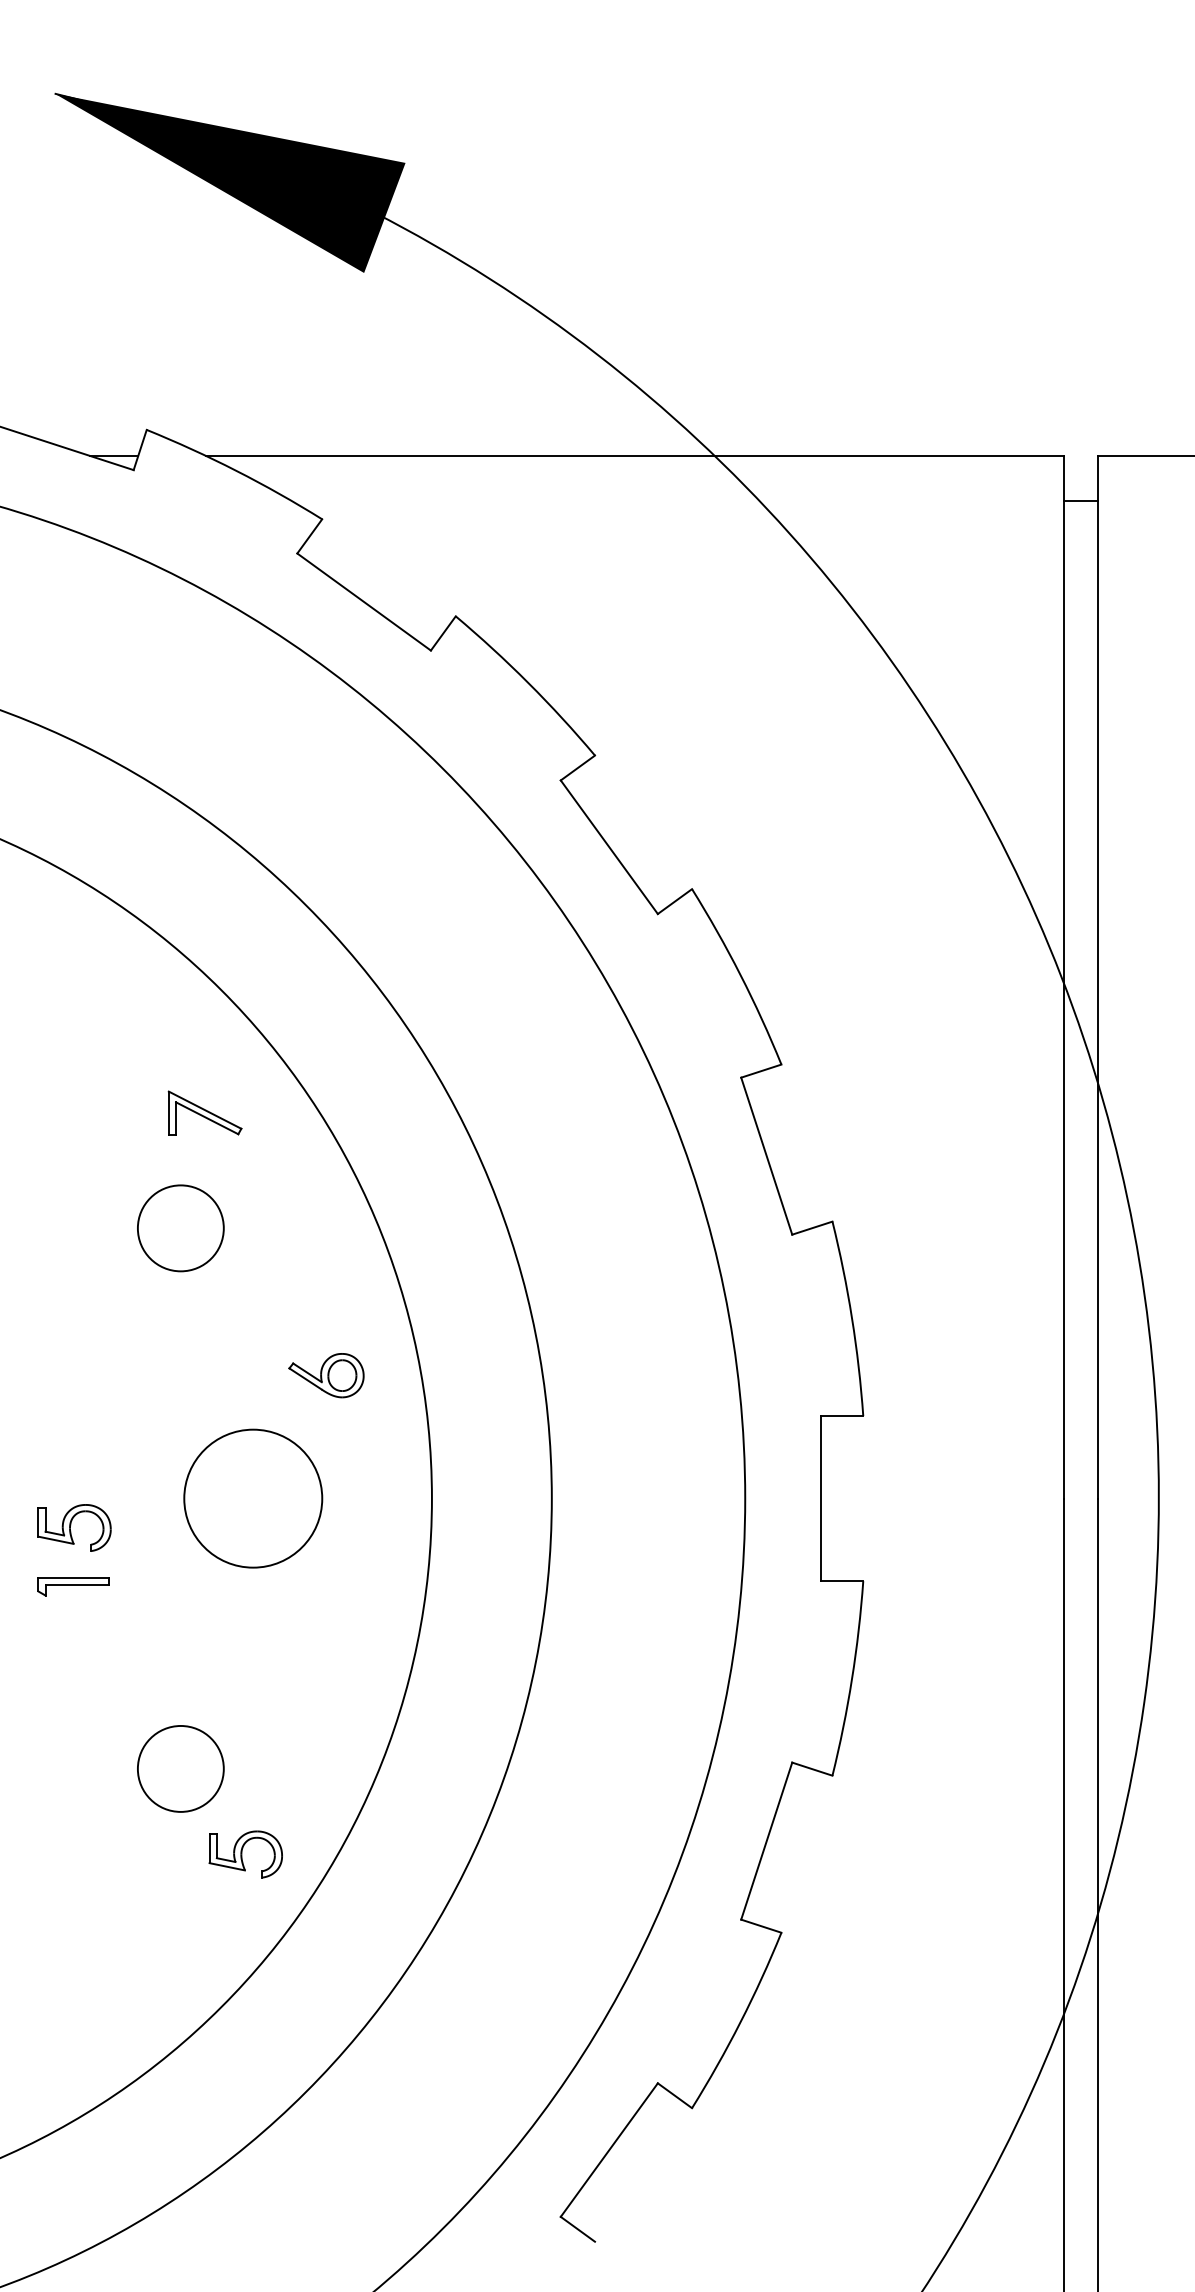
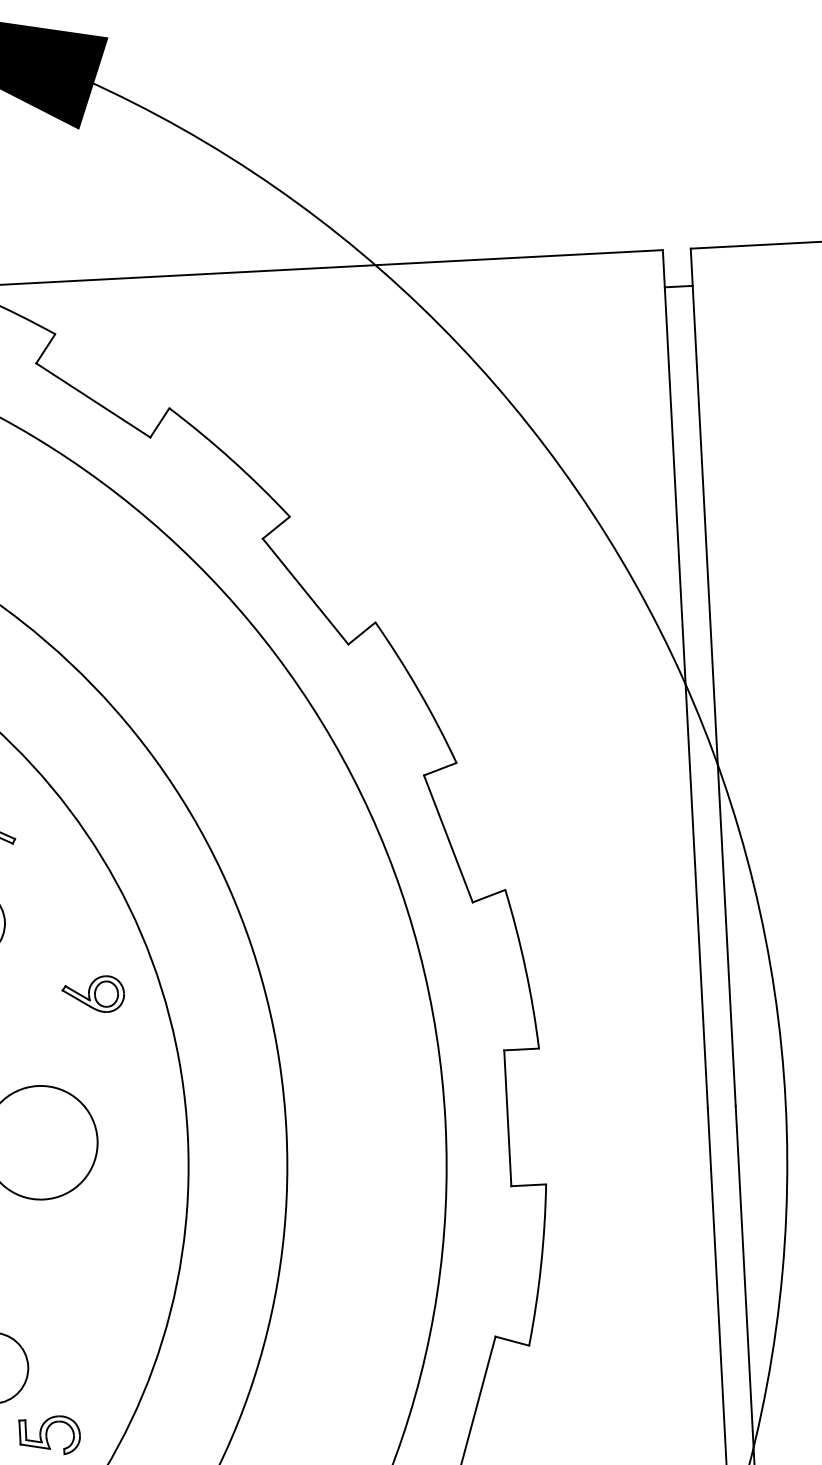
part: (326, 1375) -> (93, 994), moved

